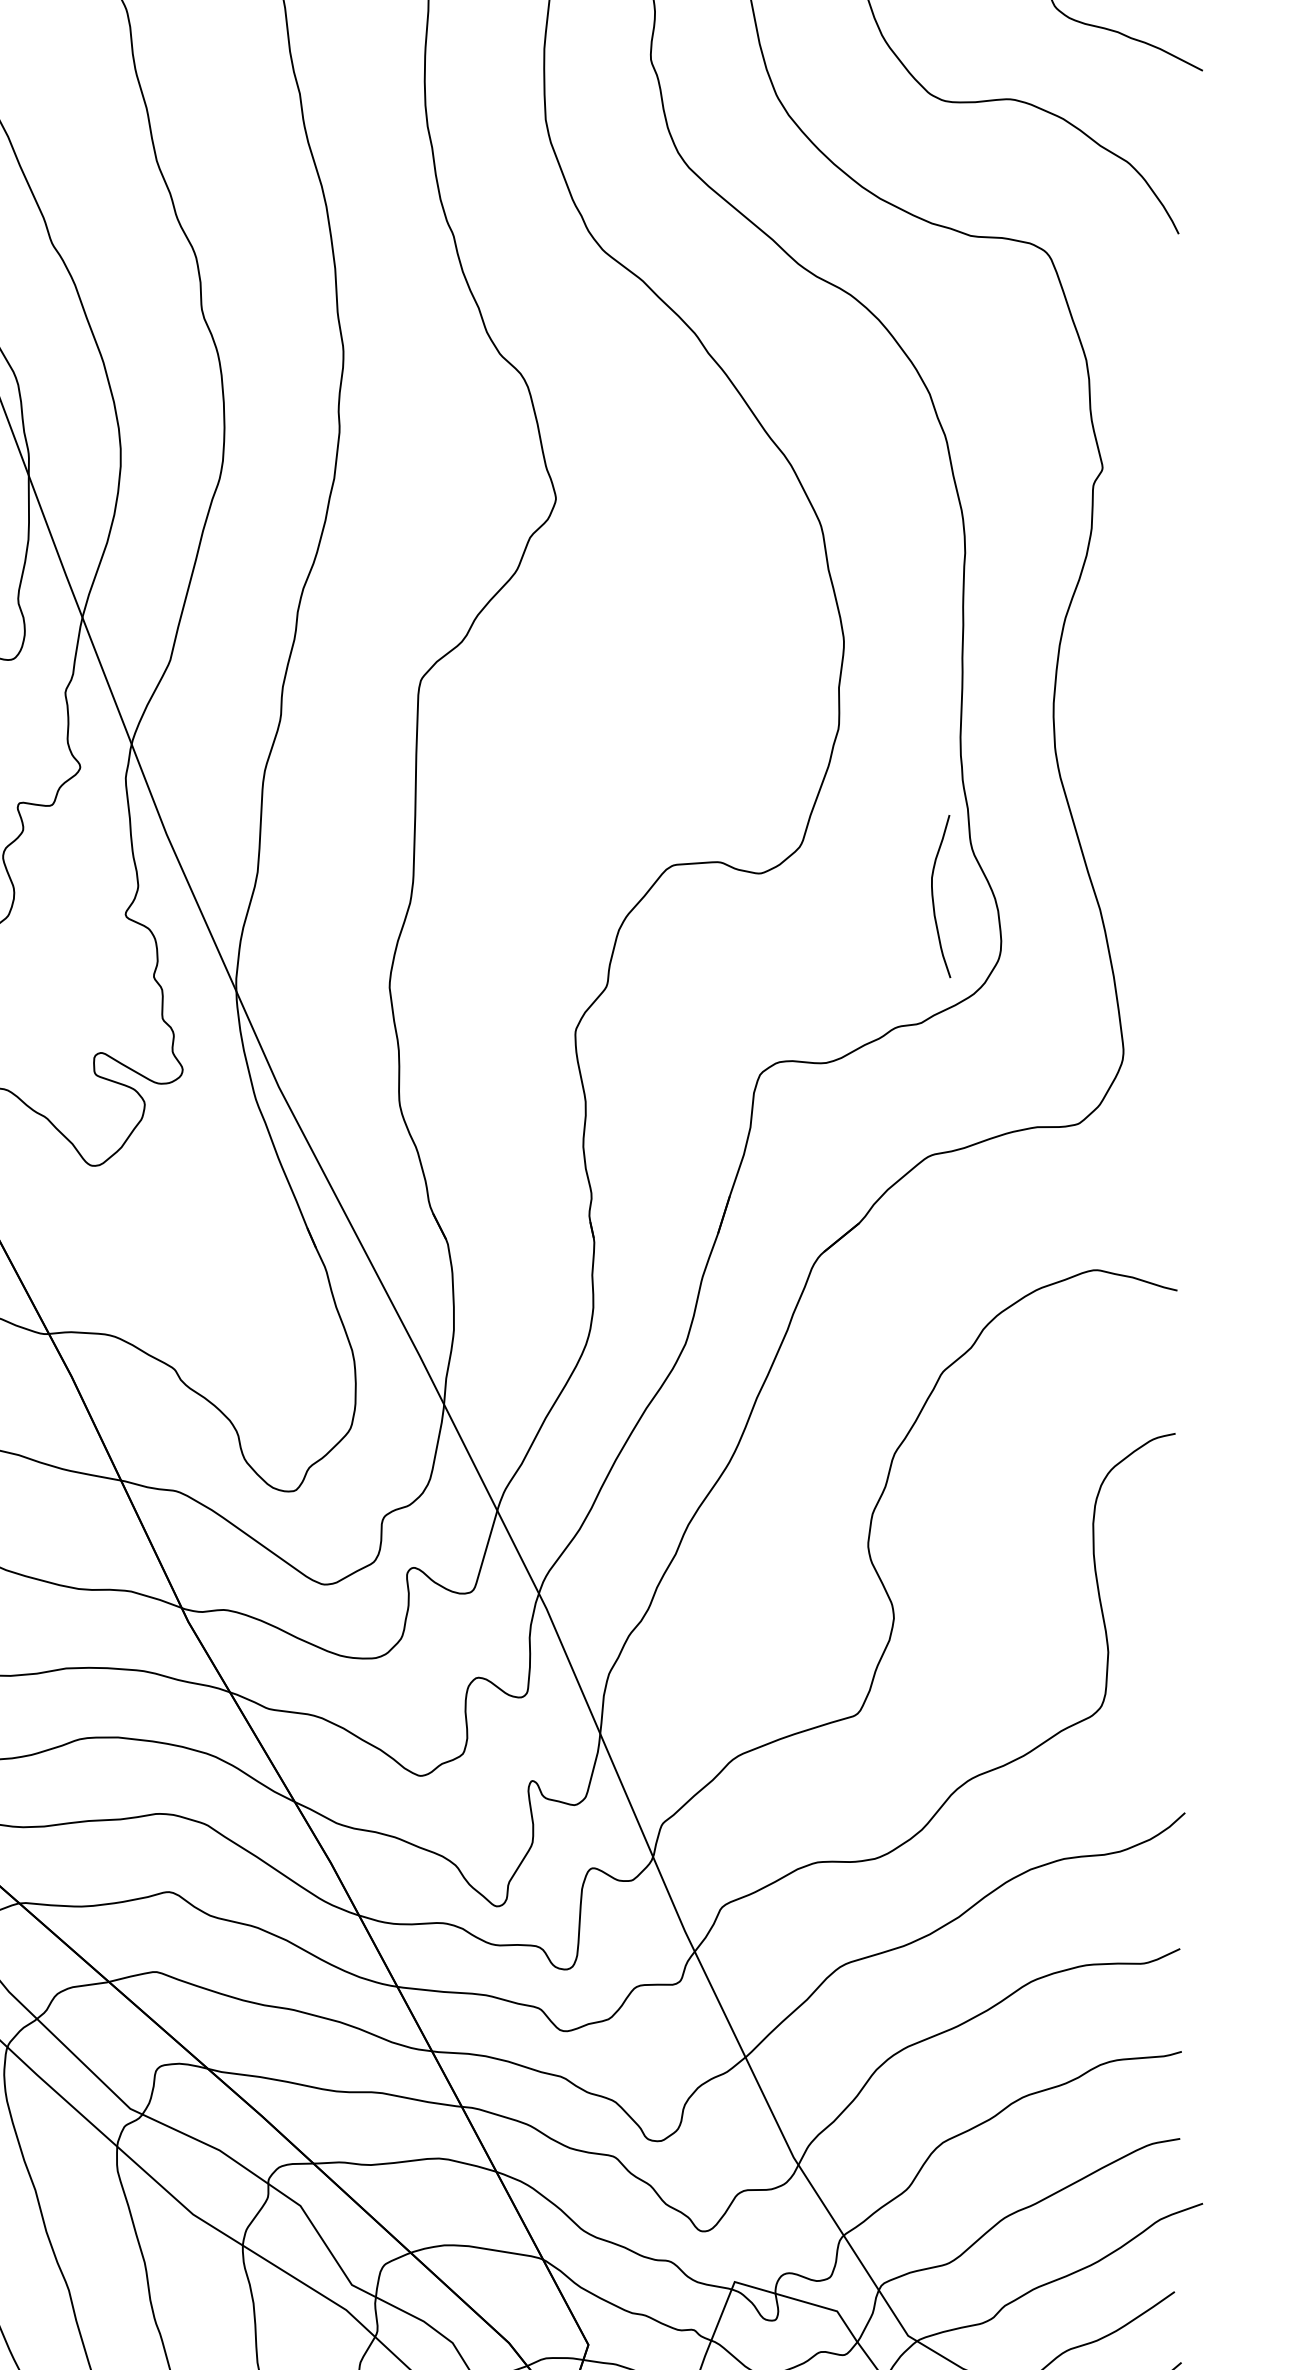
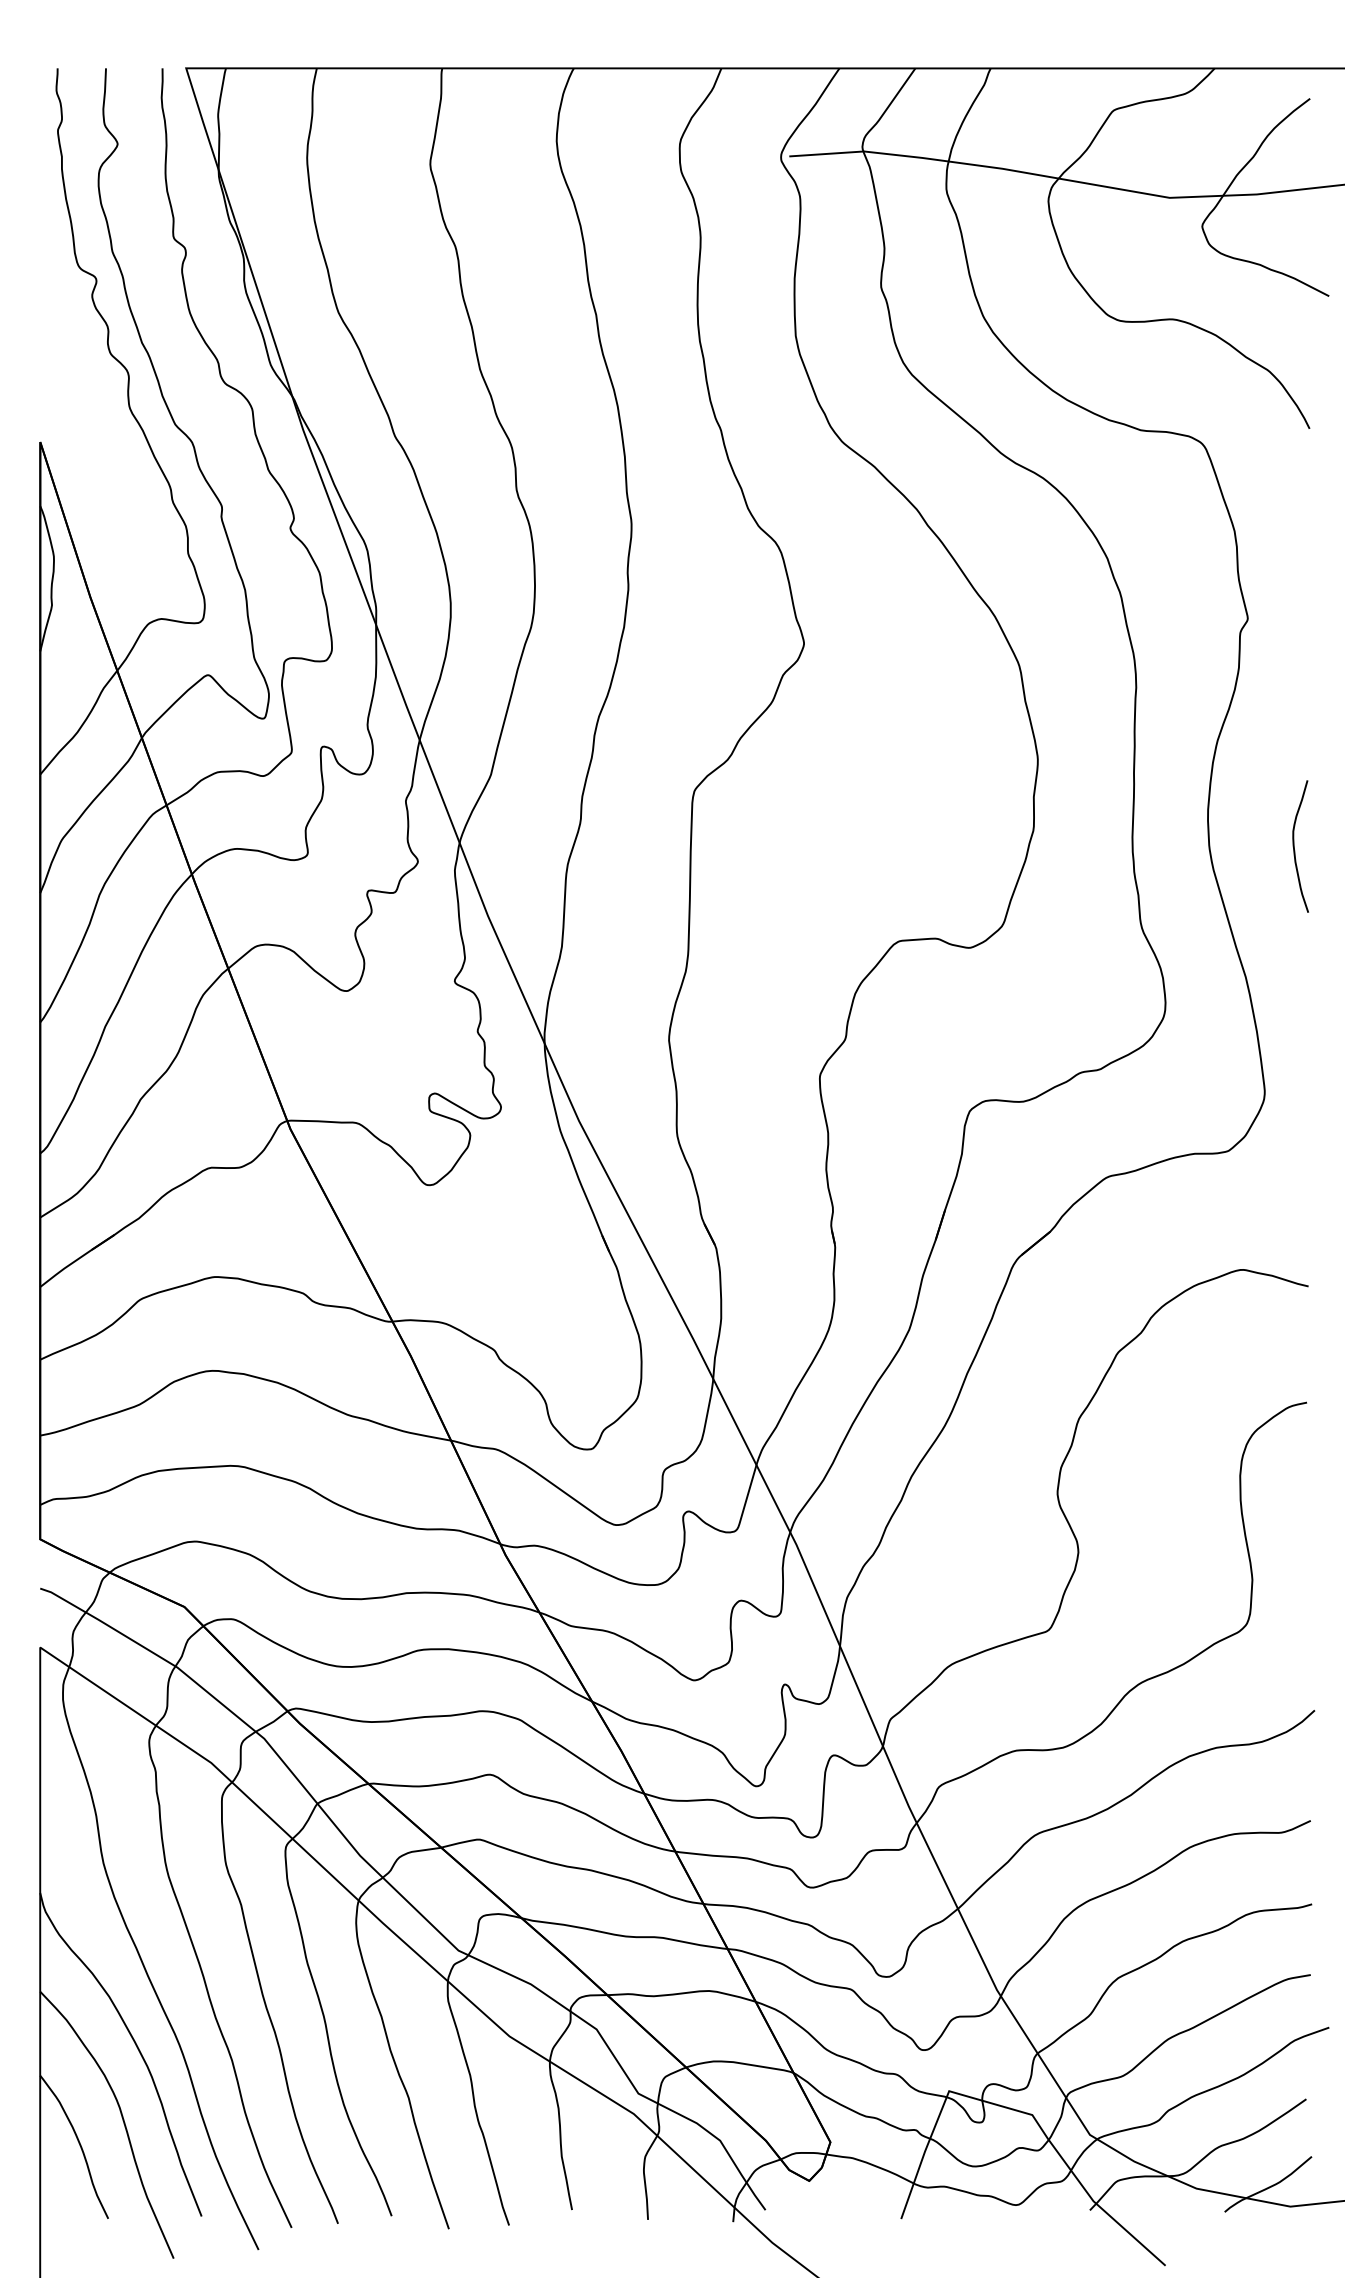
curve: (933, 896) -> (1294, 846), moved

